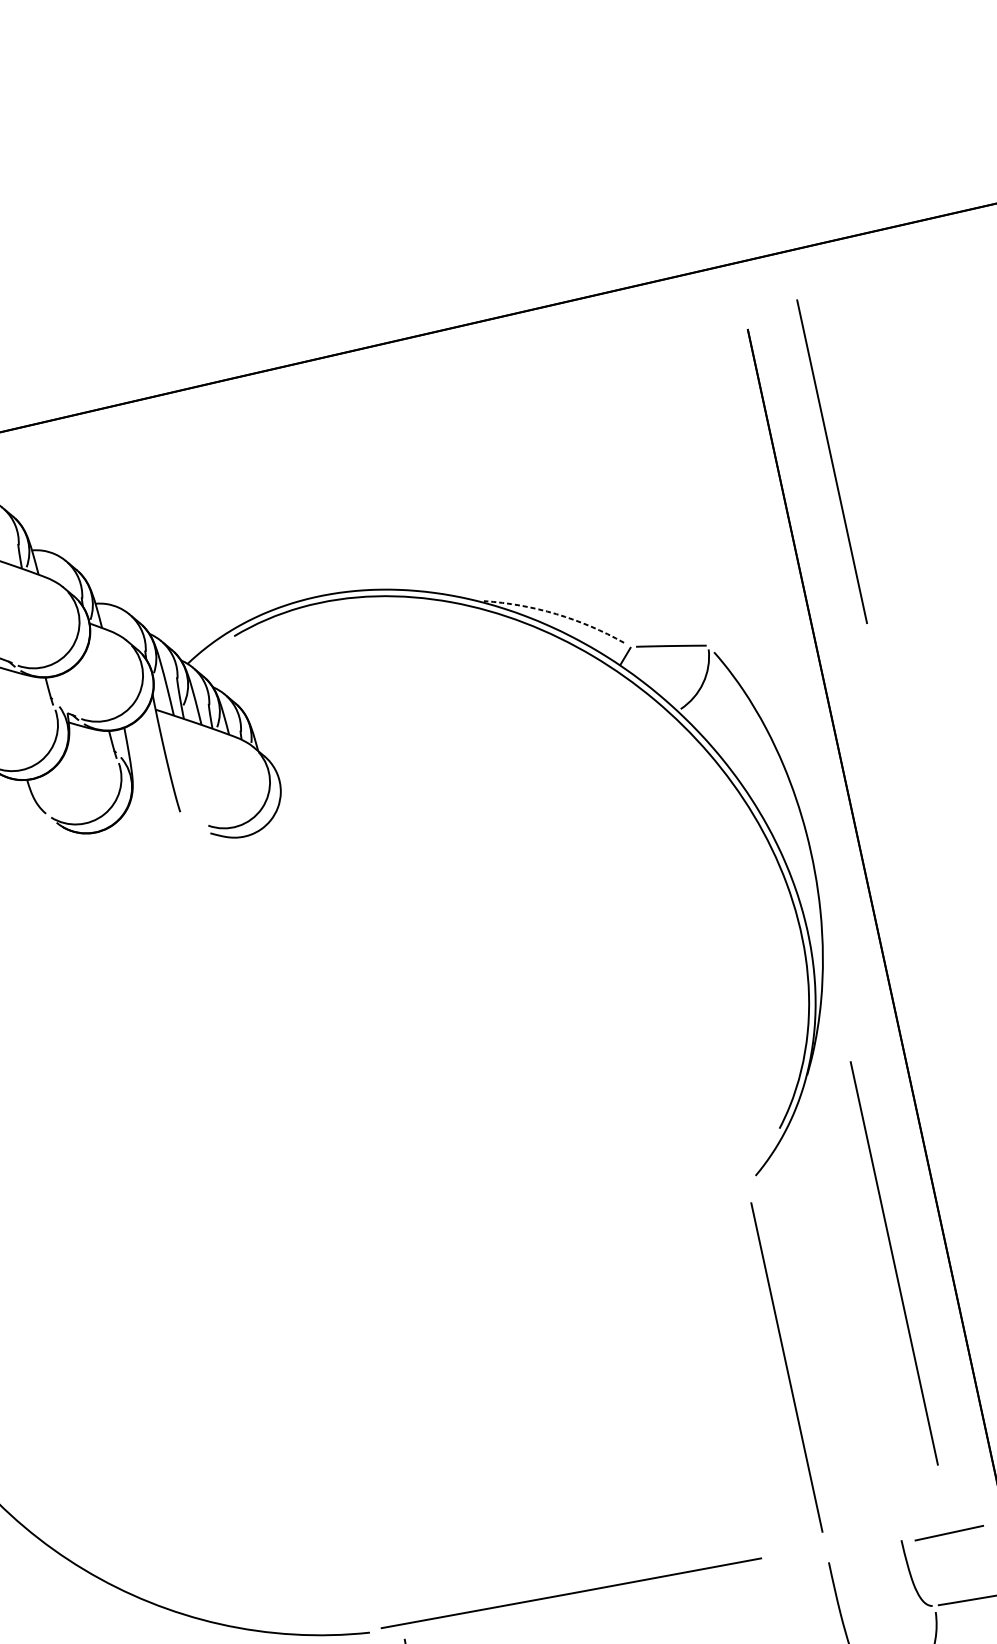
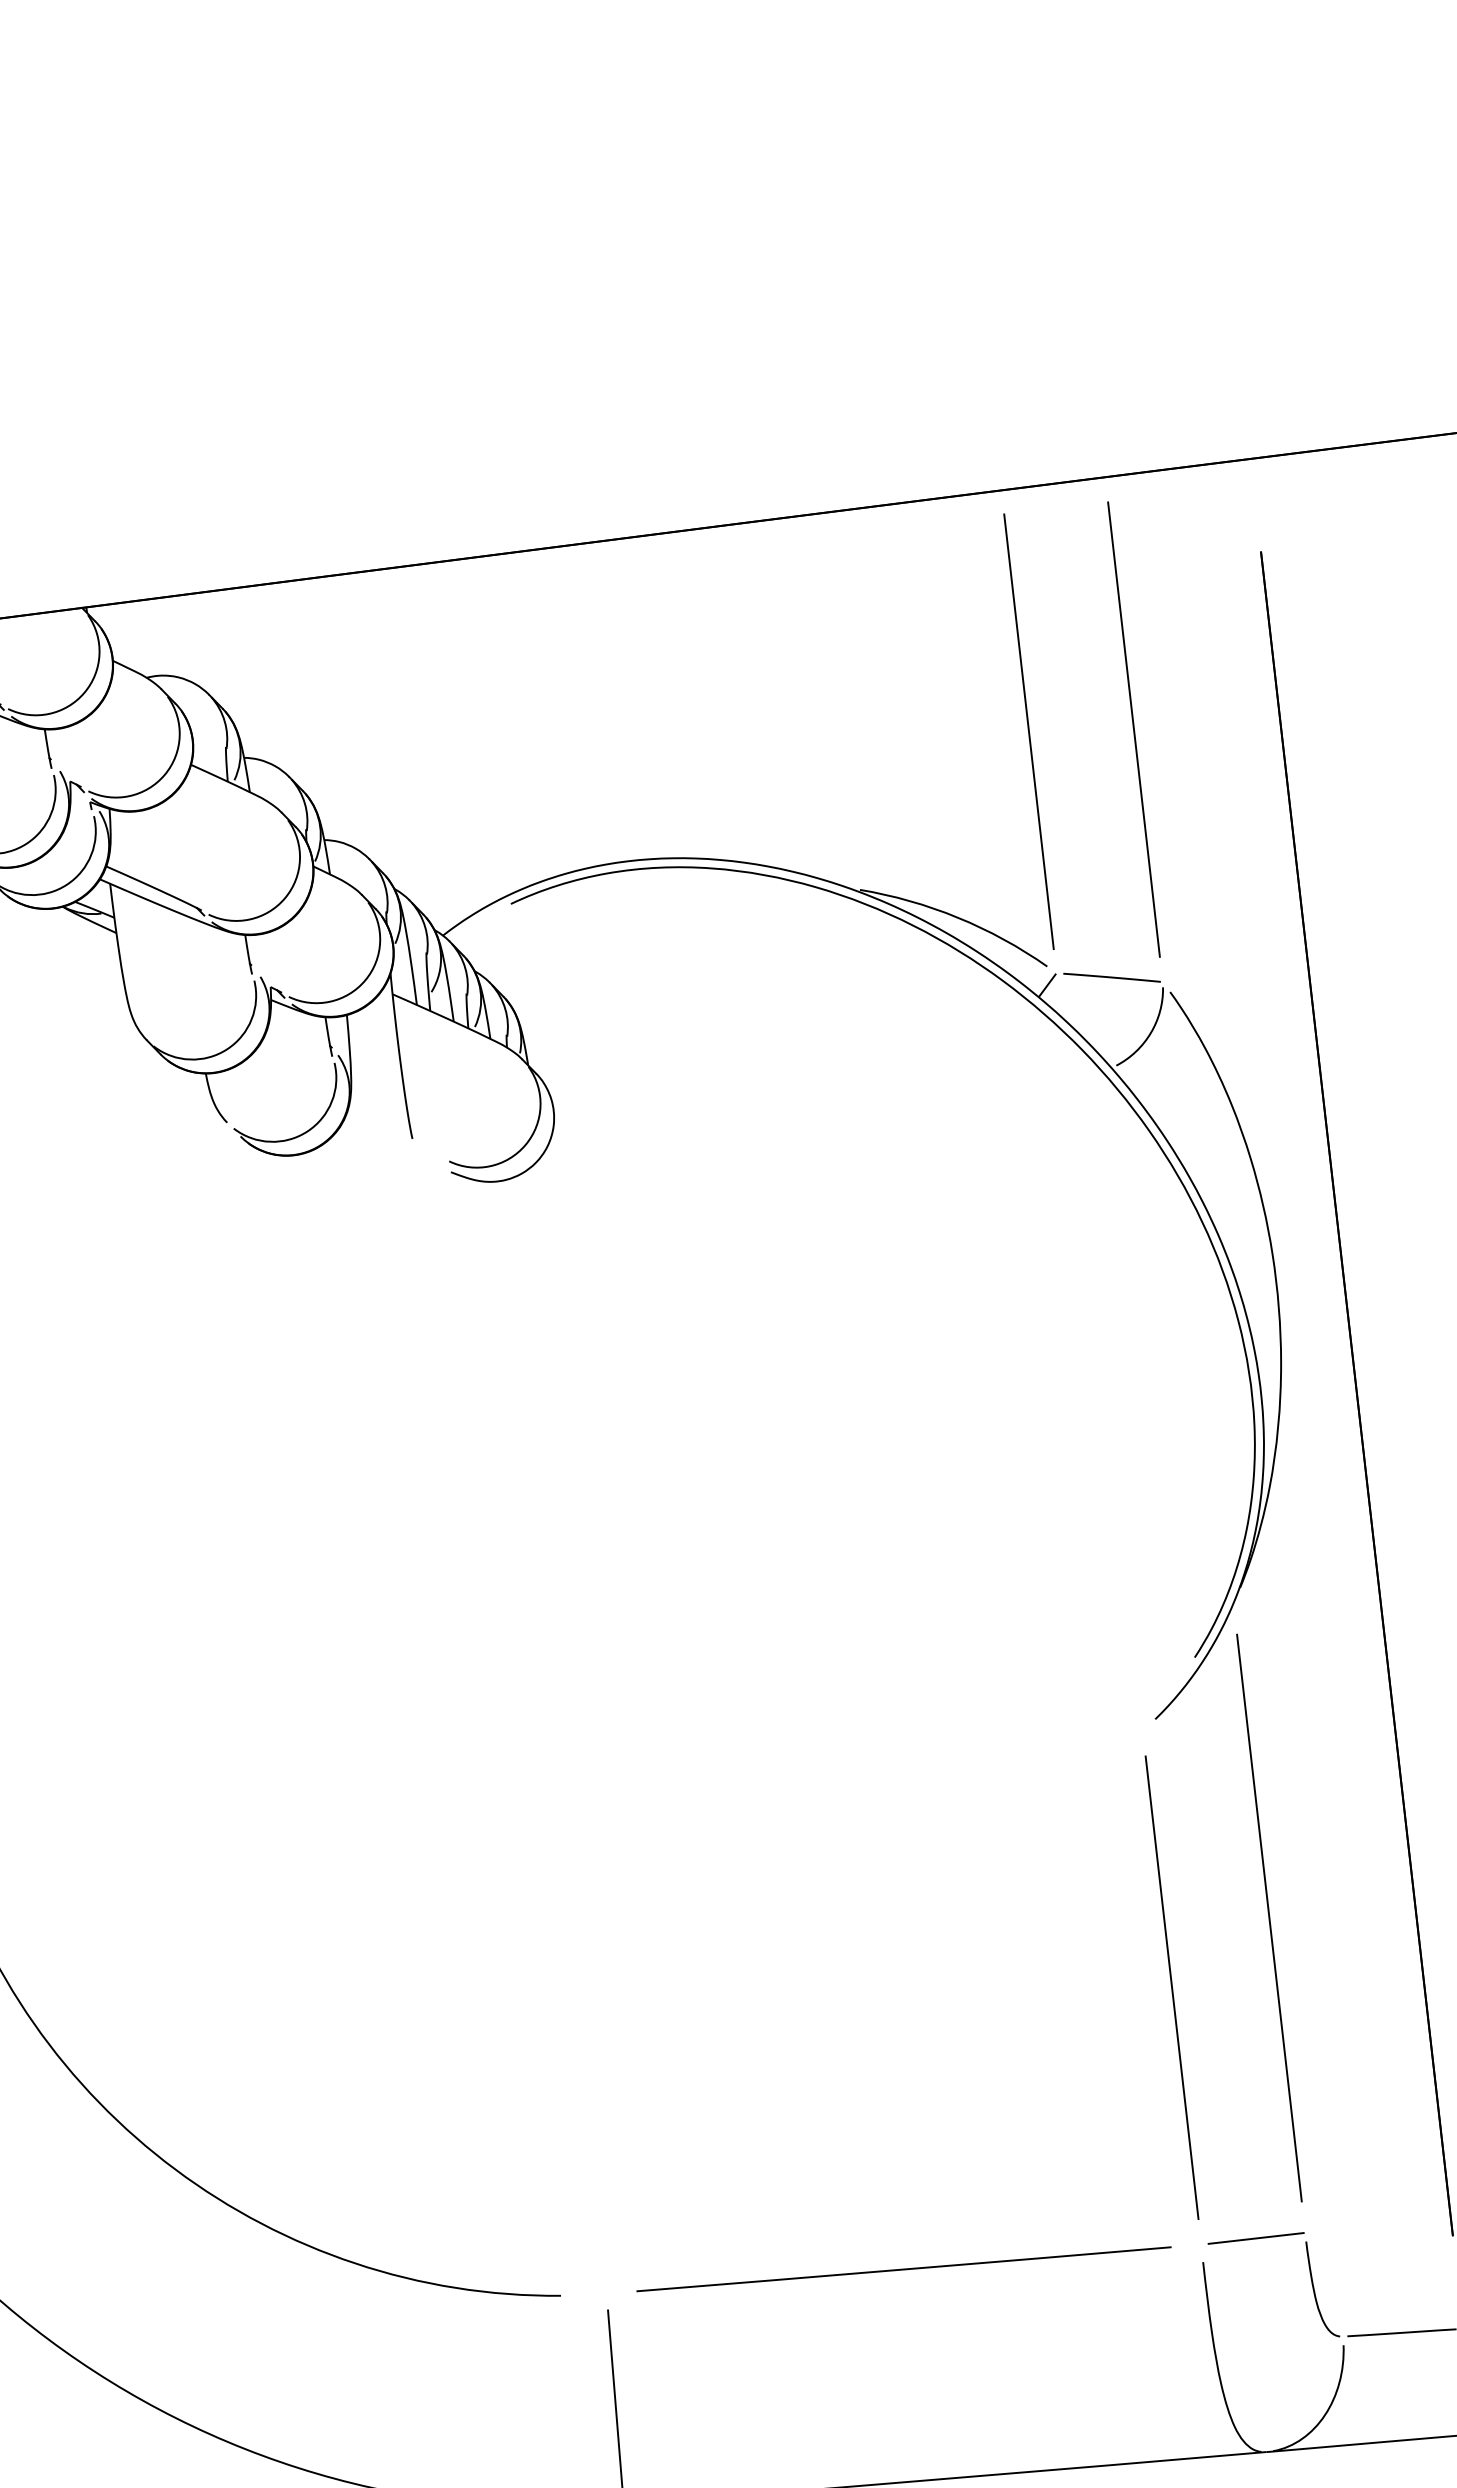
line: (831, 461) -> (1133, 729), moved
line: (593, 475) -> (1028, 731), added
arc: (555, 613) -> (957, 917), dashed -> solid
line: (894, 1262) -> (1269, 1917), moved
line: (948, 1533) -> (1255, 2238), moved
line: (571, 1593) -> (903, 2269), moved

